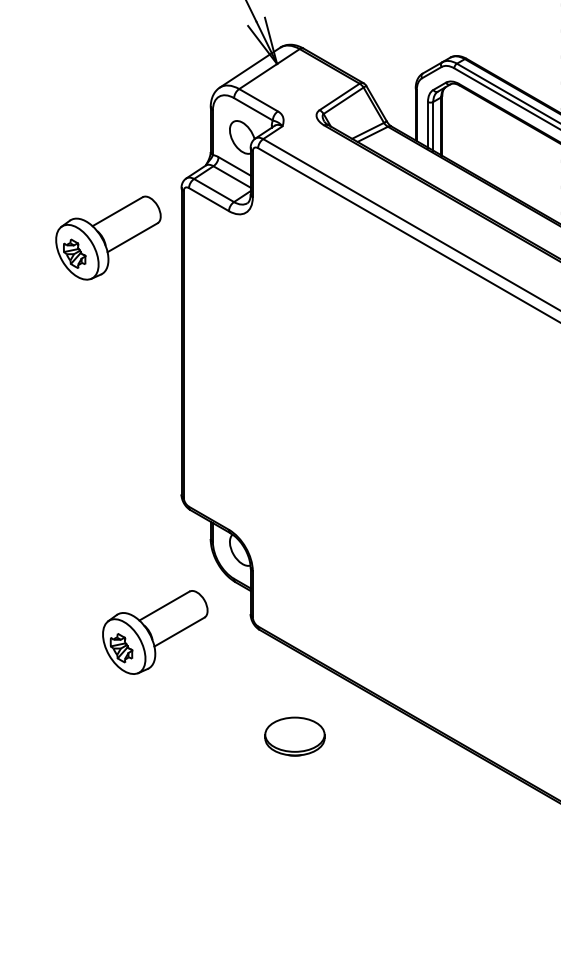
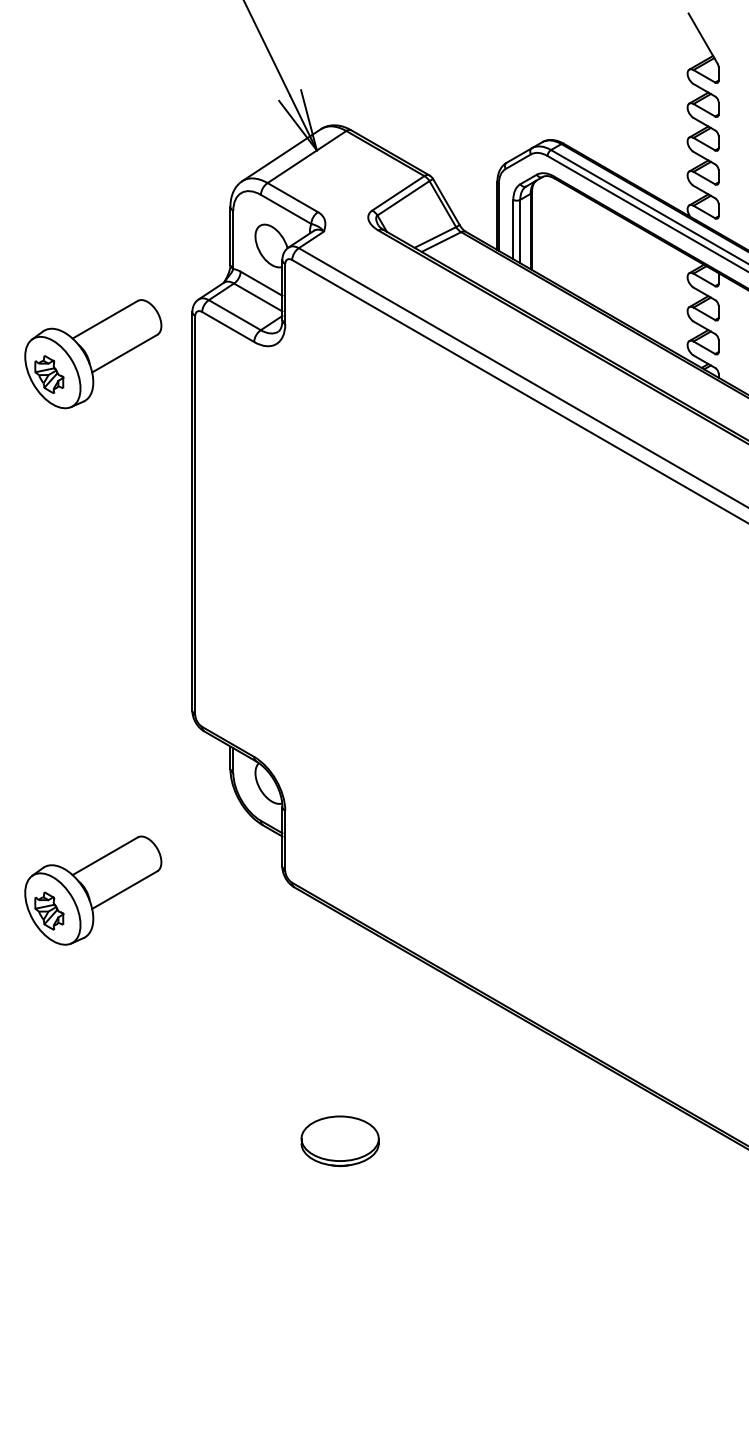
part: (108, 238) -> (93, 354), moved
part: (155, 632) -> (93, 890), moved
part: (294, 736) -> (339, 1141), moved

